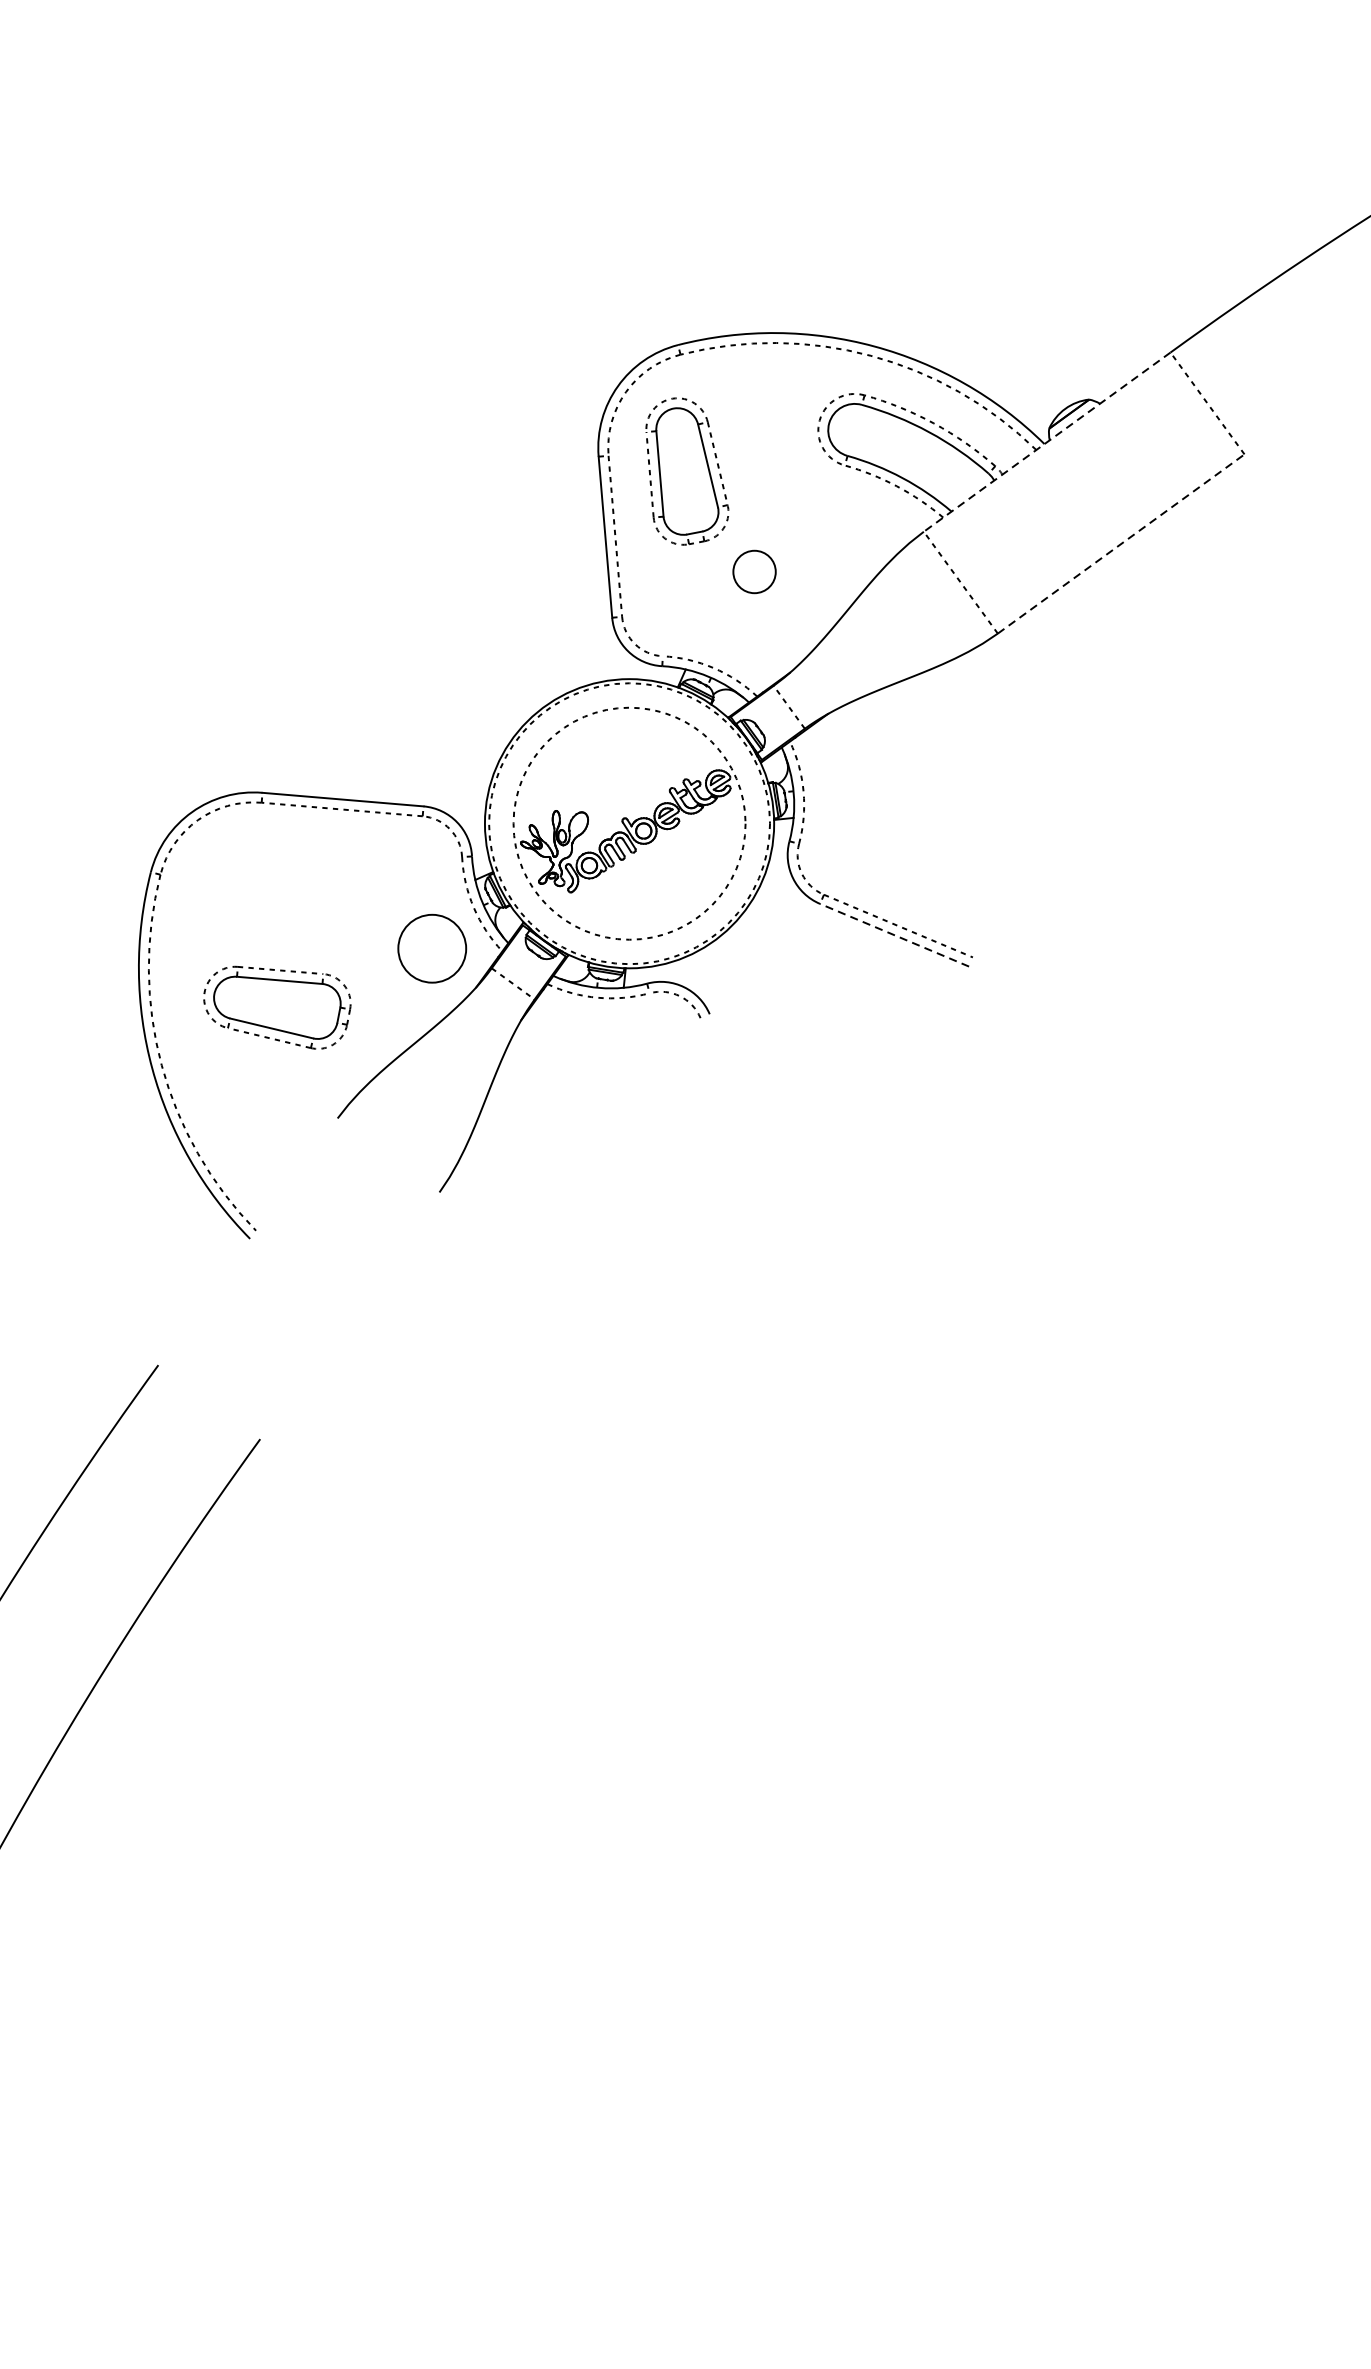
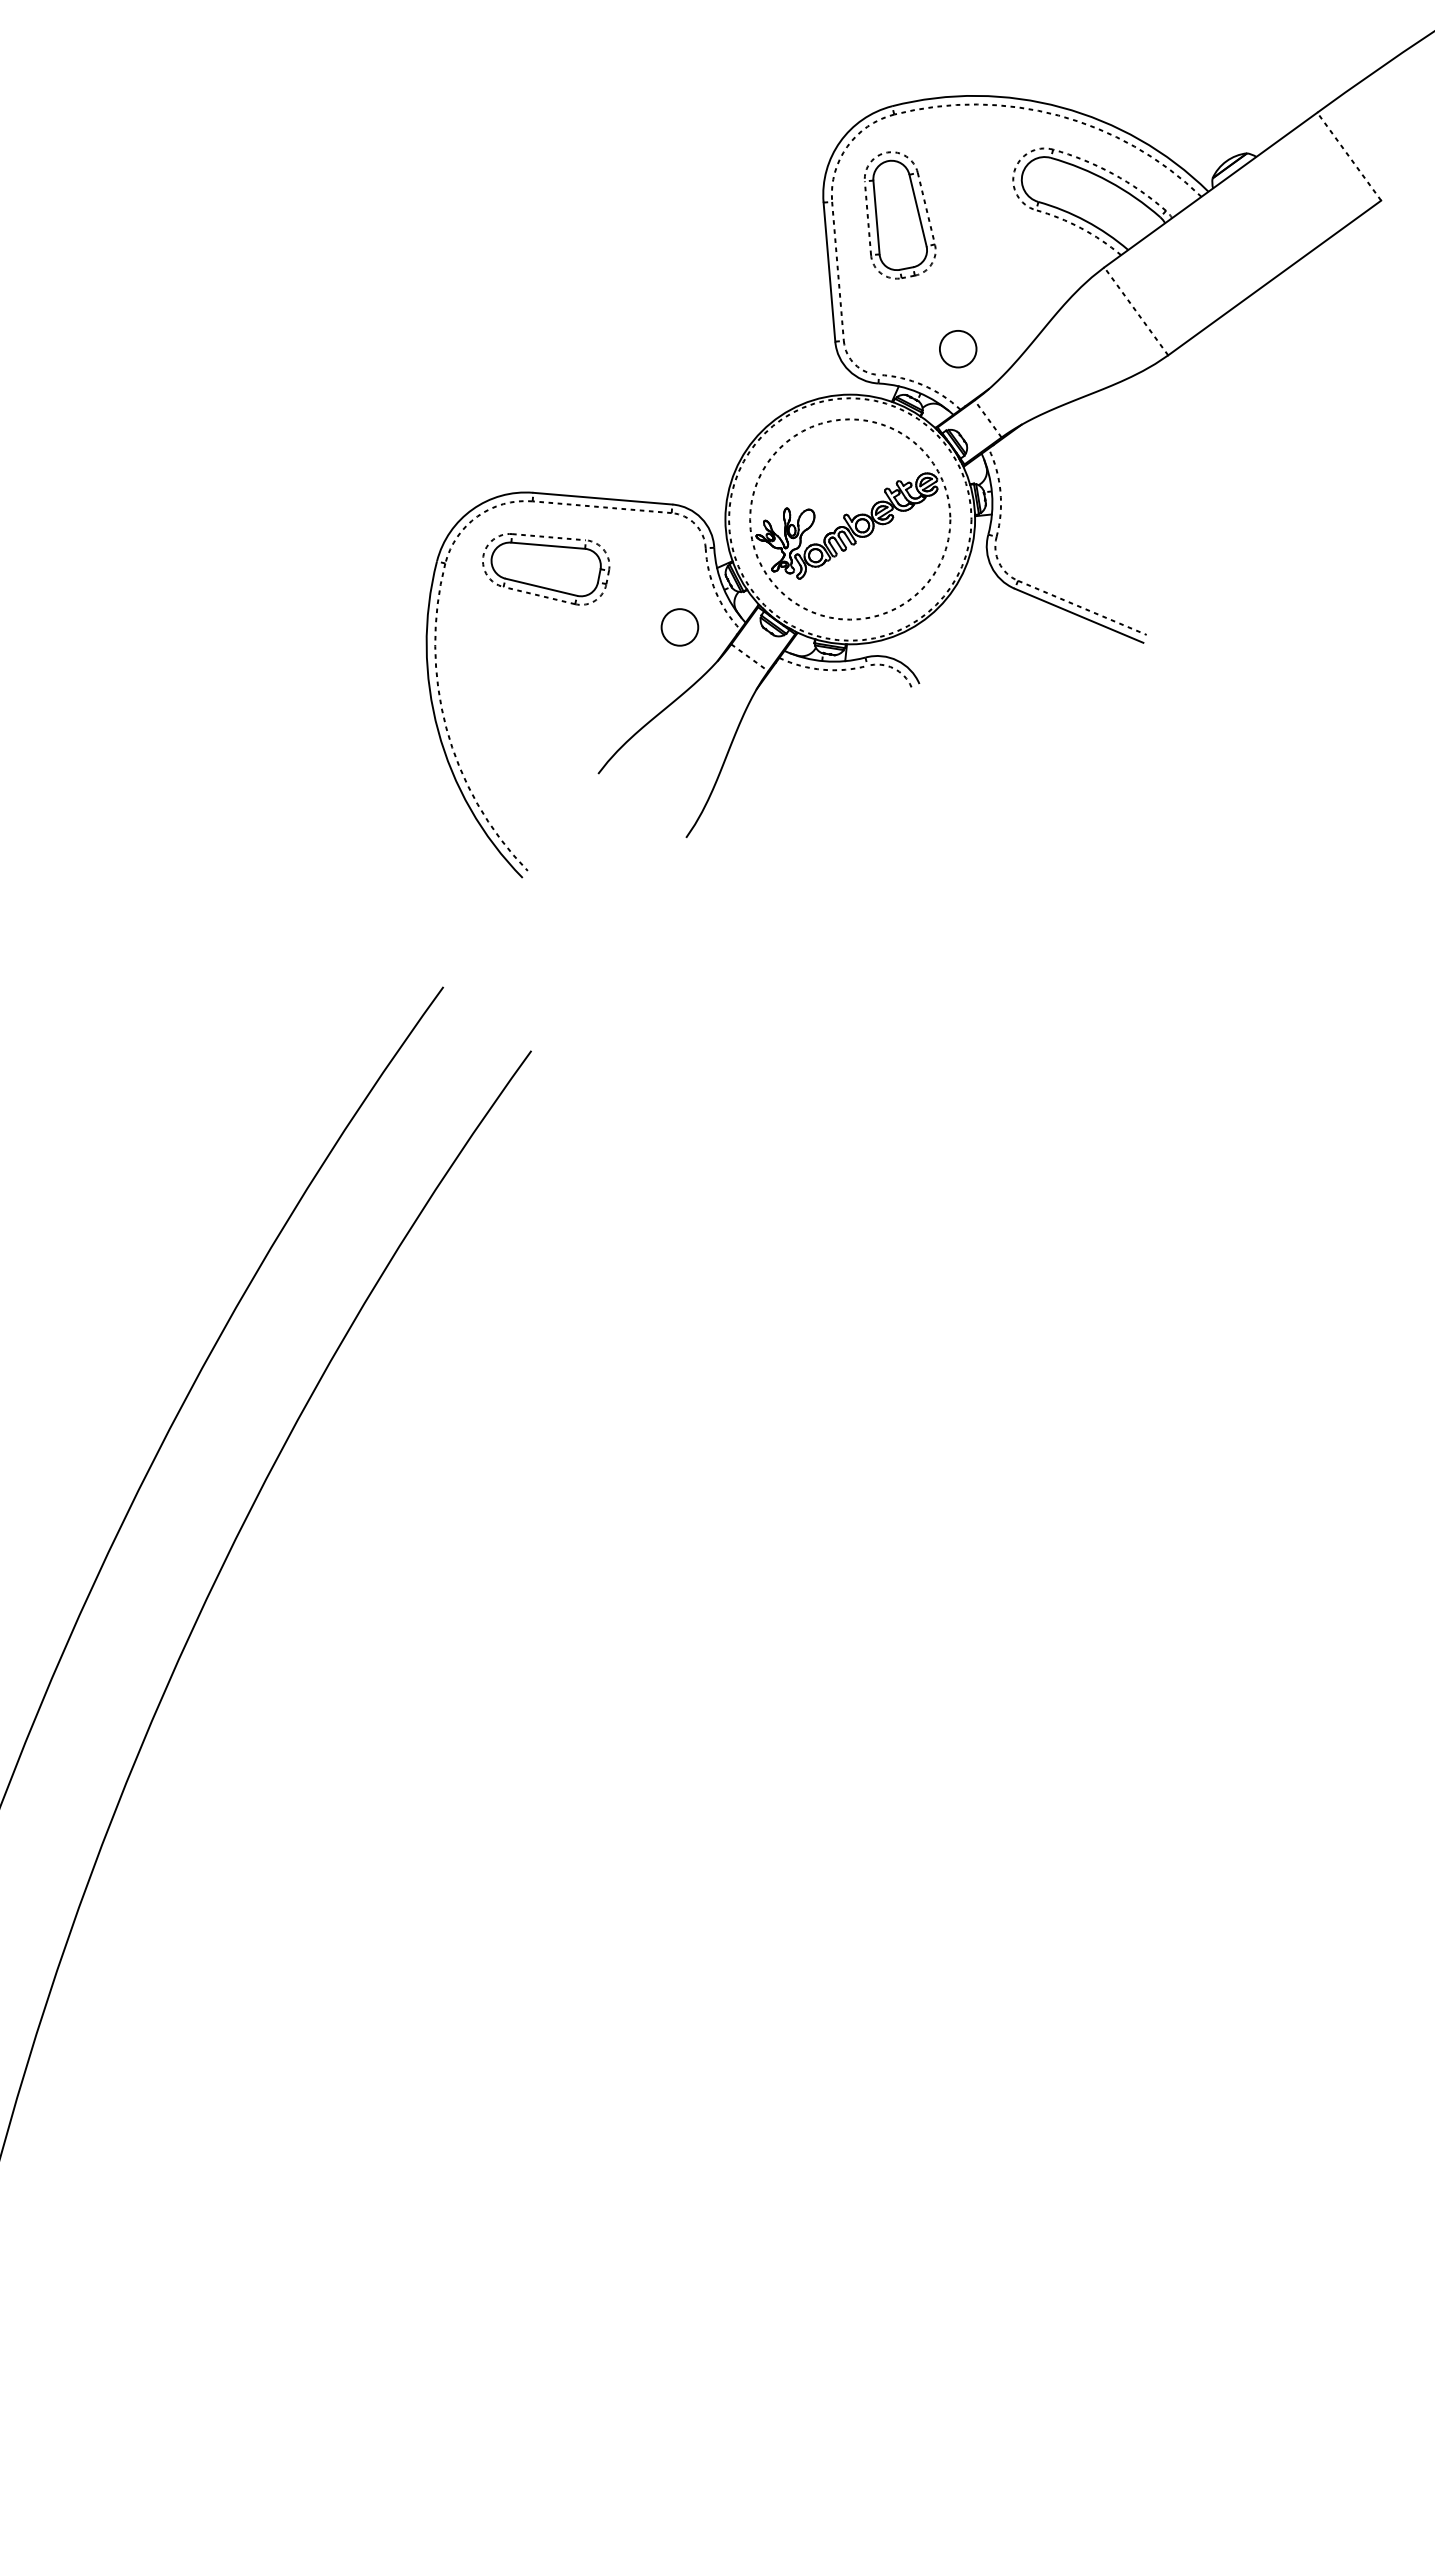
line: (1046, 442) -> (1210, 190), dashed -> solid
line: (1120, 544) -> (1274, 278), dashed -> solid
circle: (754, 572) -> (958, 349), moved
line: (895, 934) -> (1079, 615), dashed -> solid
circle: (431, 948) -> (679, 627), size x0.62
part: (277, 1007) -> (546, 569), moved

